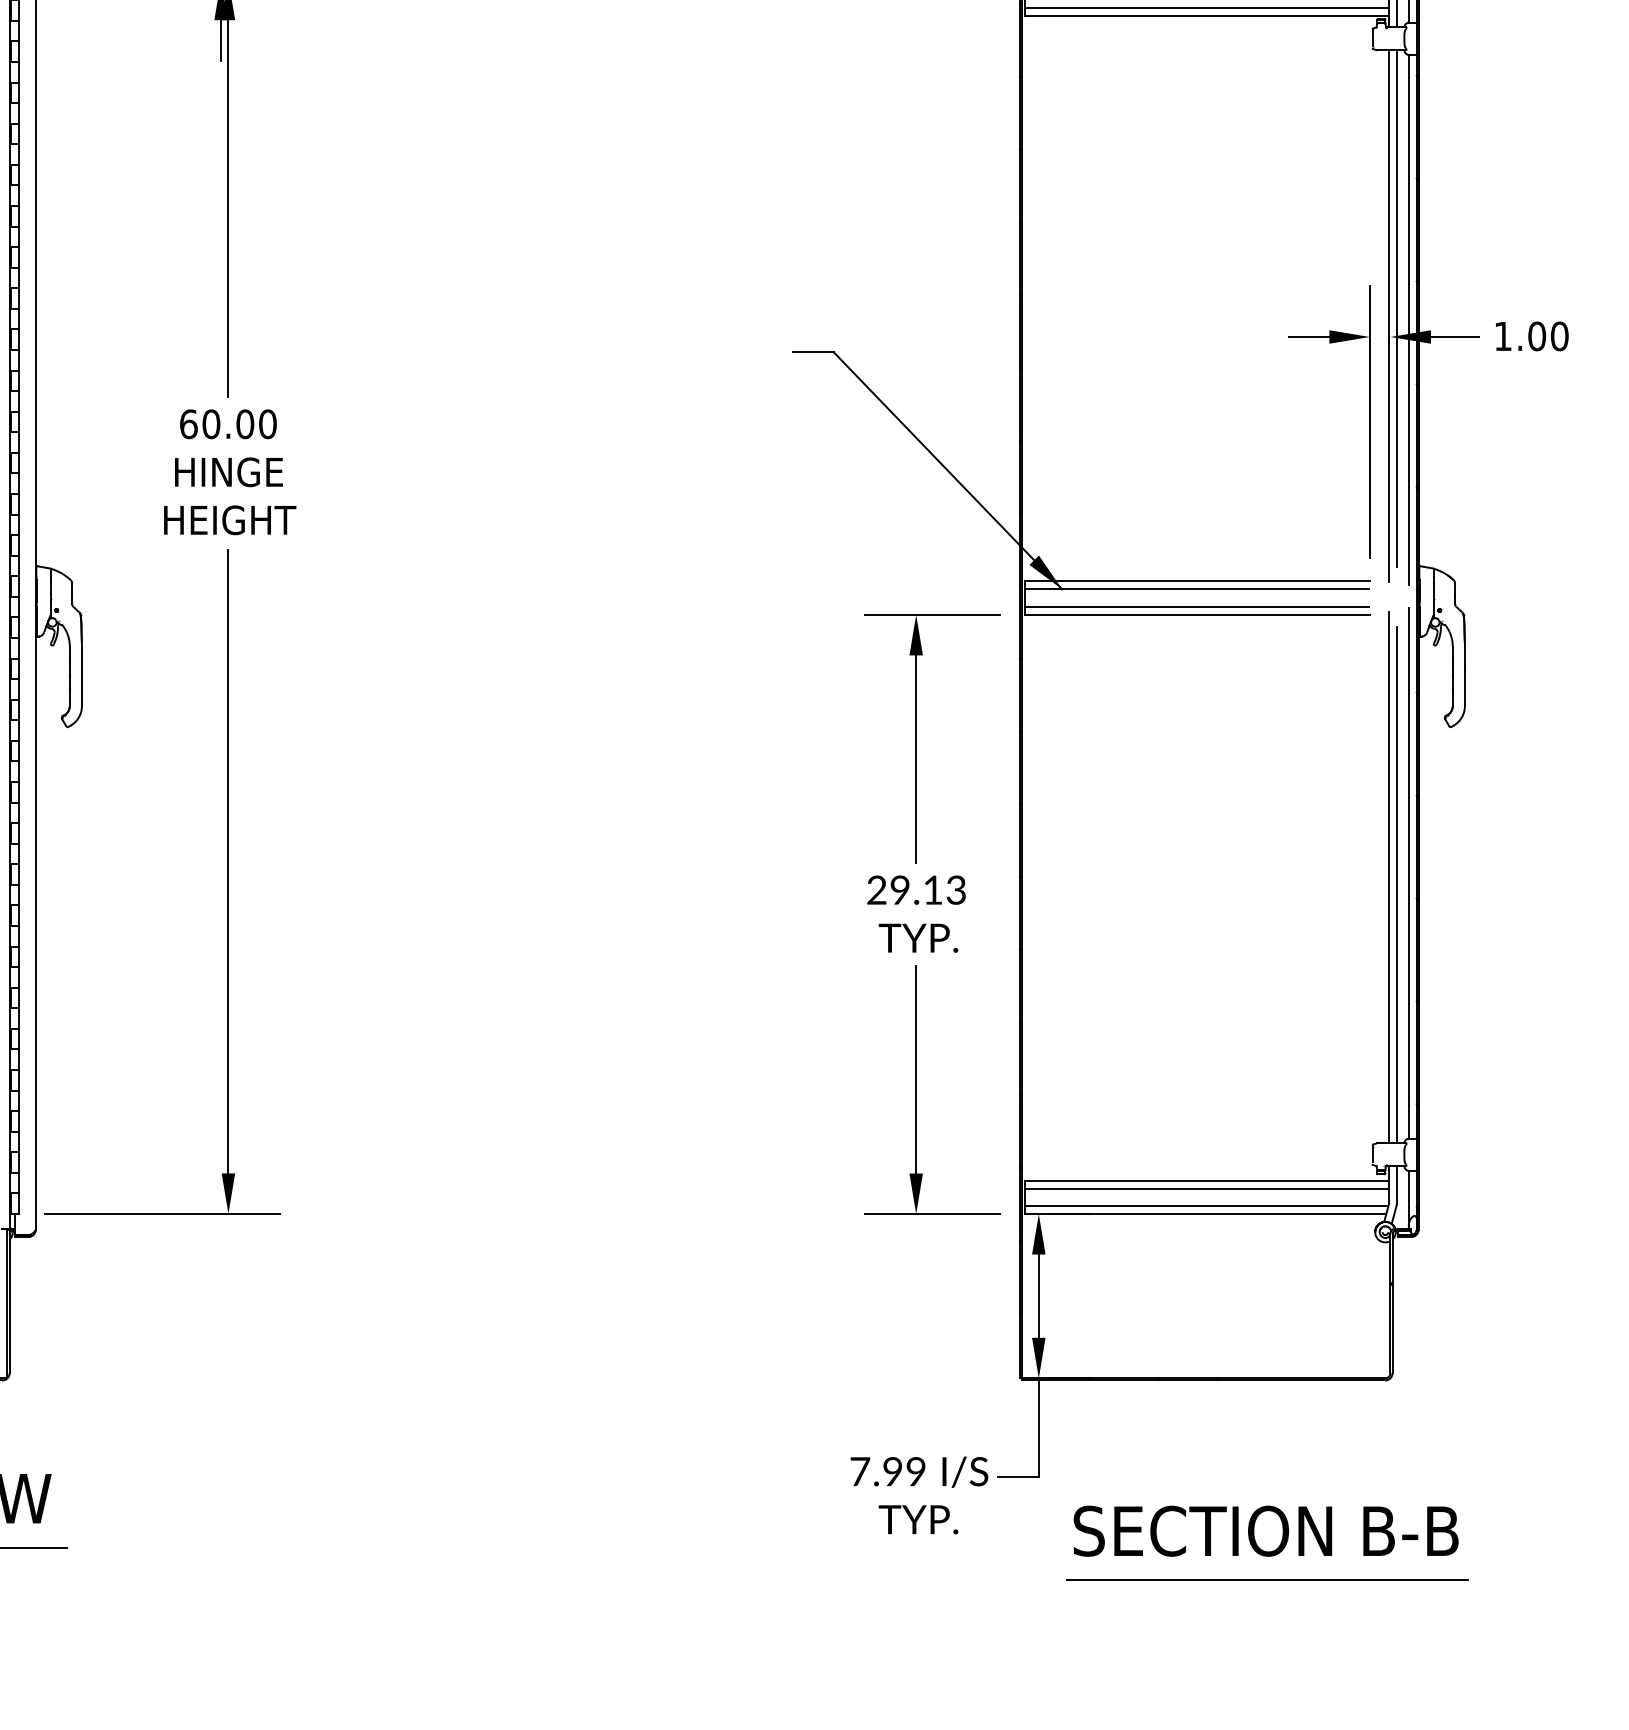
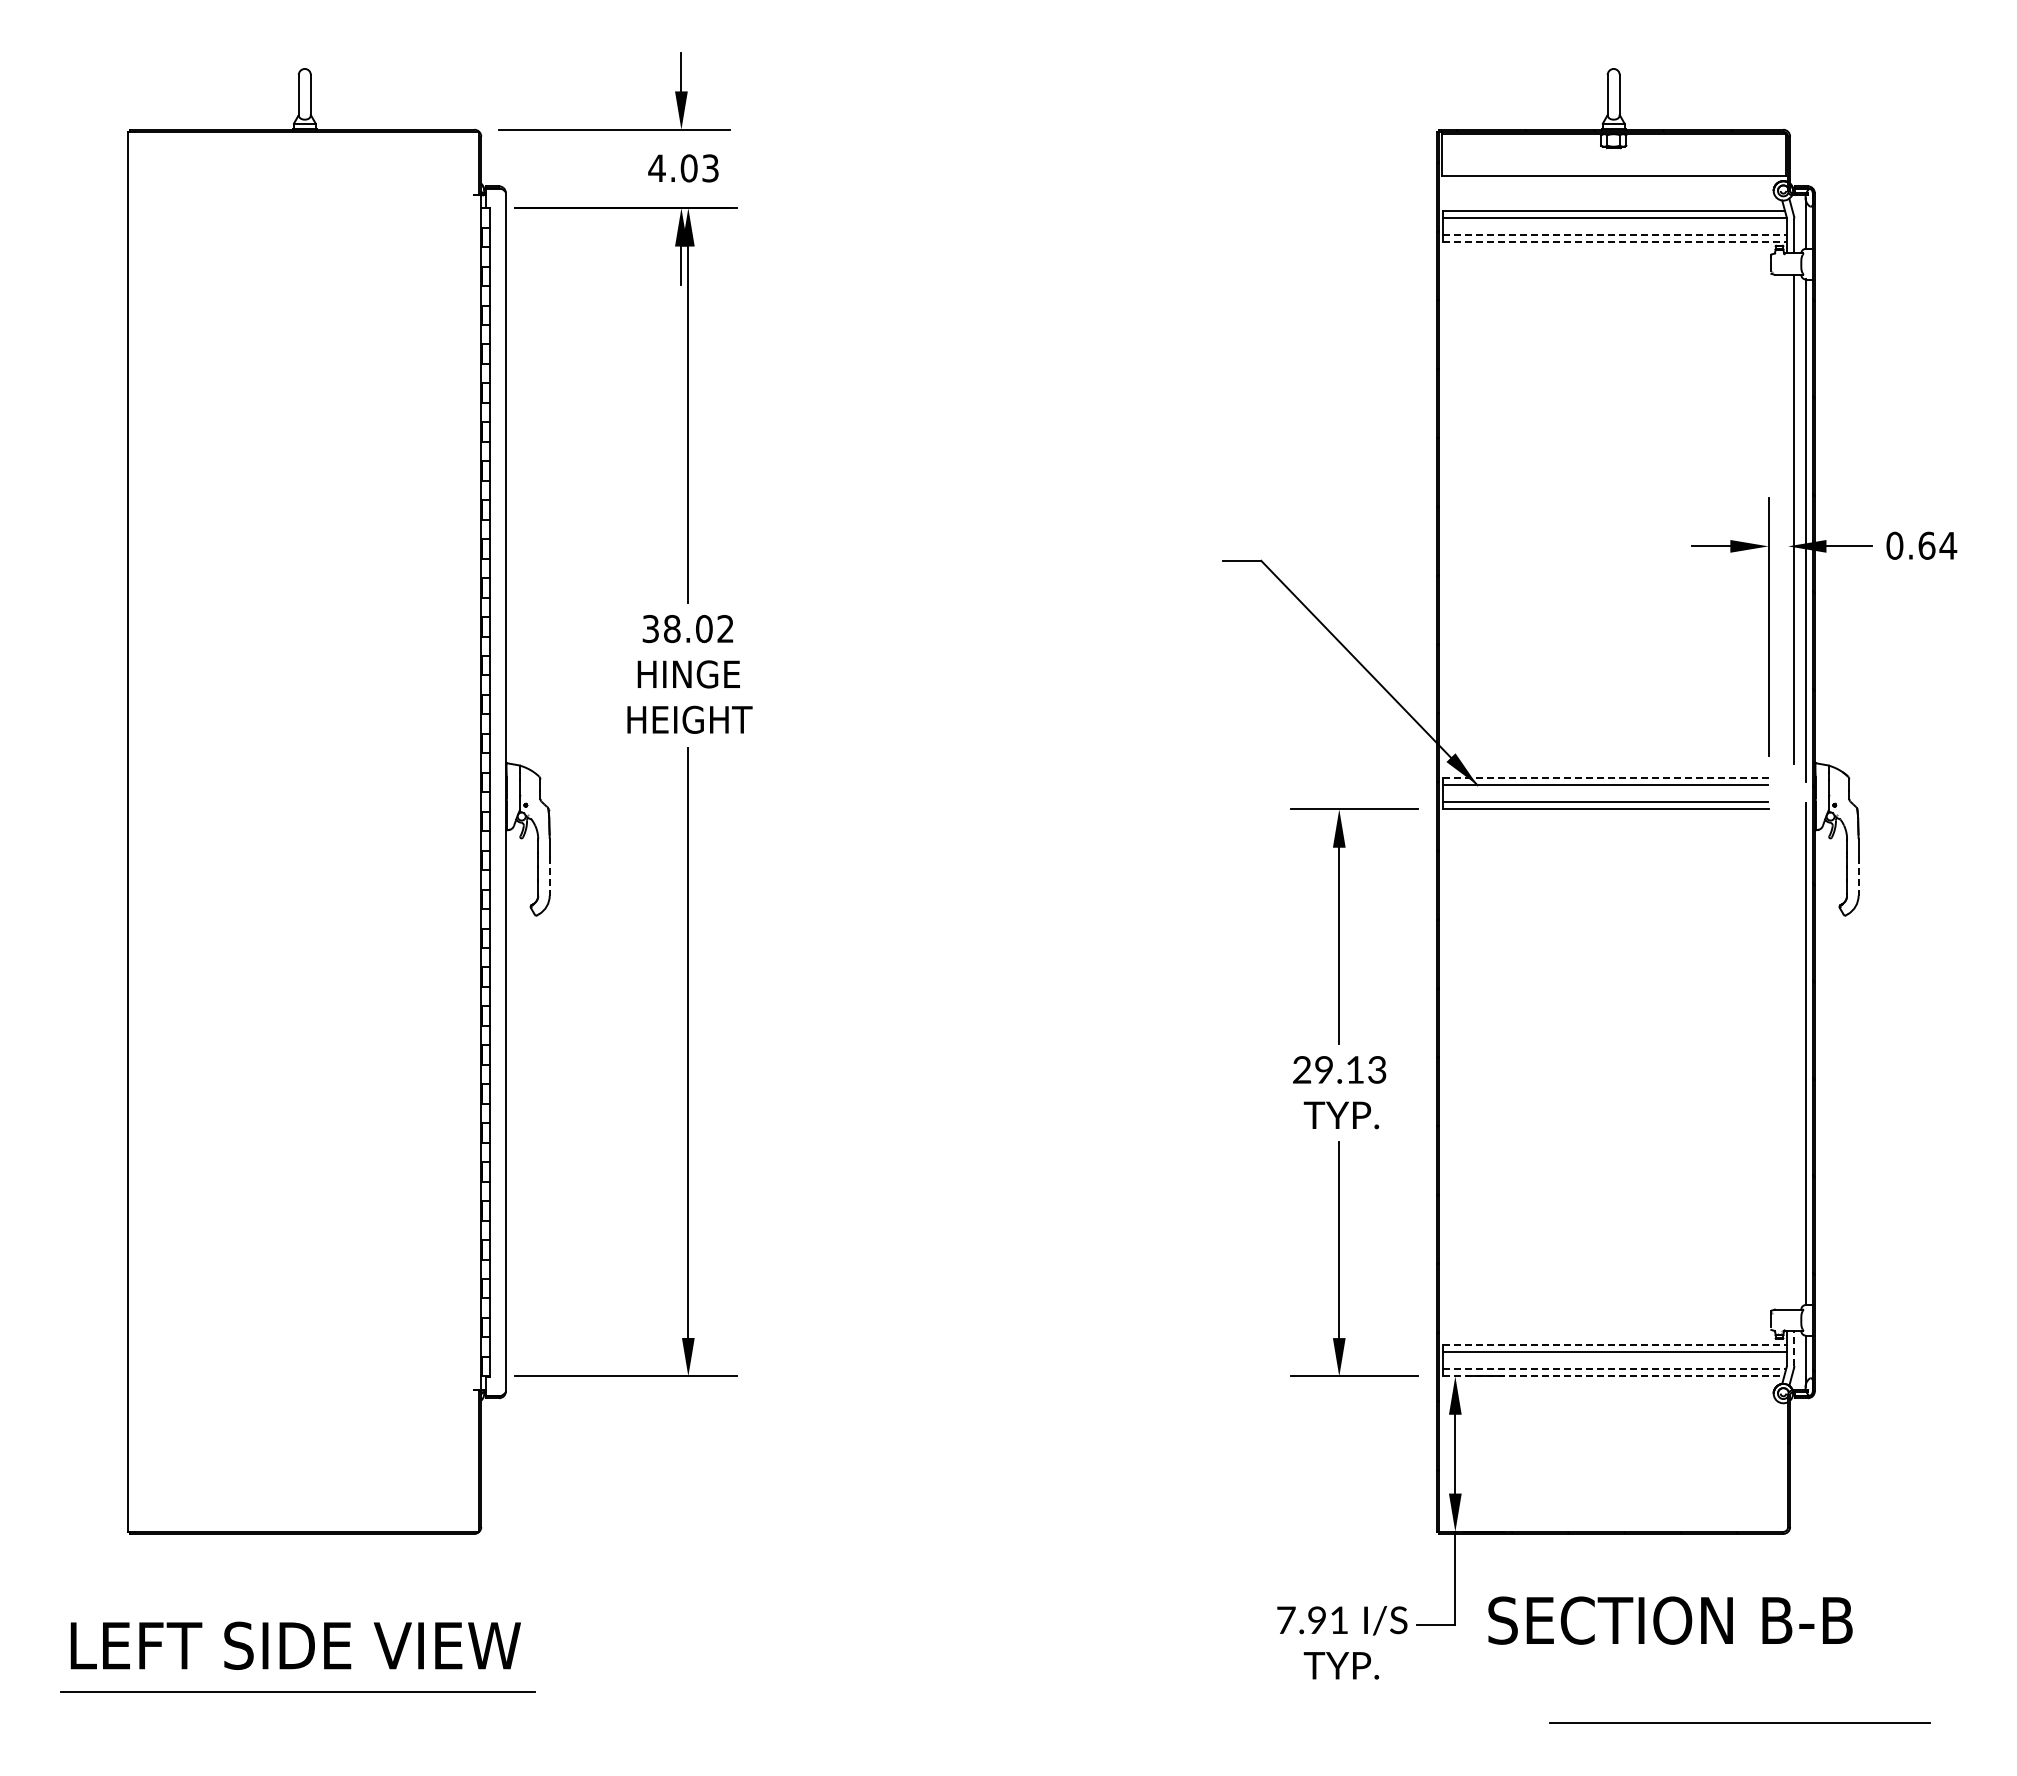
line: (1208, 7) -> (1615, 234), solid -> dashed
line: (1208, 15) -> (1615, 242), solid -> dashed
line: (1388, 316) -> (1786, 526), removed
text: (1531, 336) -> (1921, 545), 1.00 -> 0.64
text: (228, 423) -> (688, 628), 60.00 -> 38.02
line: (1198, 581) -> (1606, 777), solid -> dashed
line: (81, 686) -> (549, 877), solid -> dashed
line: (1464, 686) -> (1858, 877), solid -> dashed
line: (1388, 877) -> (1786, 1057), removed
line: (1397, 884) -> (1794, 1064), removed
line: (1208, 1180) -> (1615, 1344), solid -> dashed
line: (1397, 1184) -> (1794, 1348), solid -> dashed
line: (1206, 1205) -> (1614, 1368), solid -> dashed
line: (1205, 1214) -> (1613, 1376), solid -> dashed
text: (915, 1470) -> (1338, 1619), 7.99 -> 7.91
text: (1266, 1531) -> (1670, 1620), moved
line: (1267, 1579) -> (1739, 1722), moved

